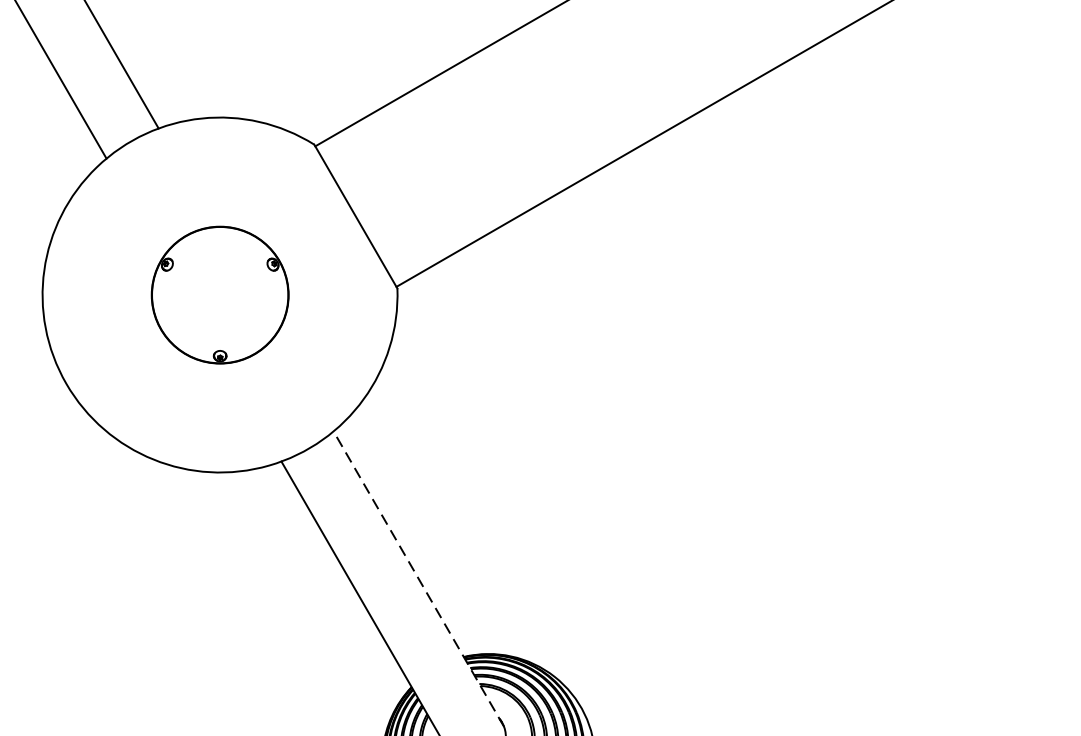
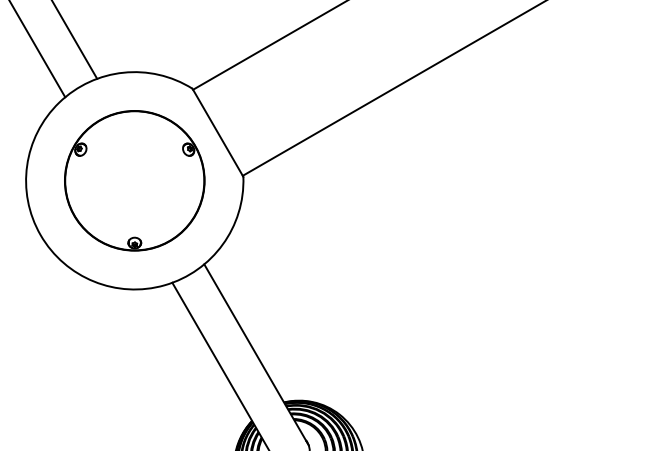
part: (219, 294) -> (134, 180), size x1.67
line: (418, 578) -> (256, 354), dashed -> solid

